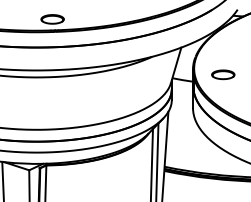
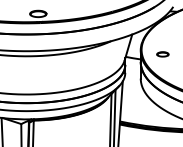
part: (223, 74) -> (163, 54), size x0.7

